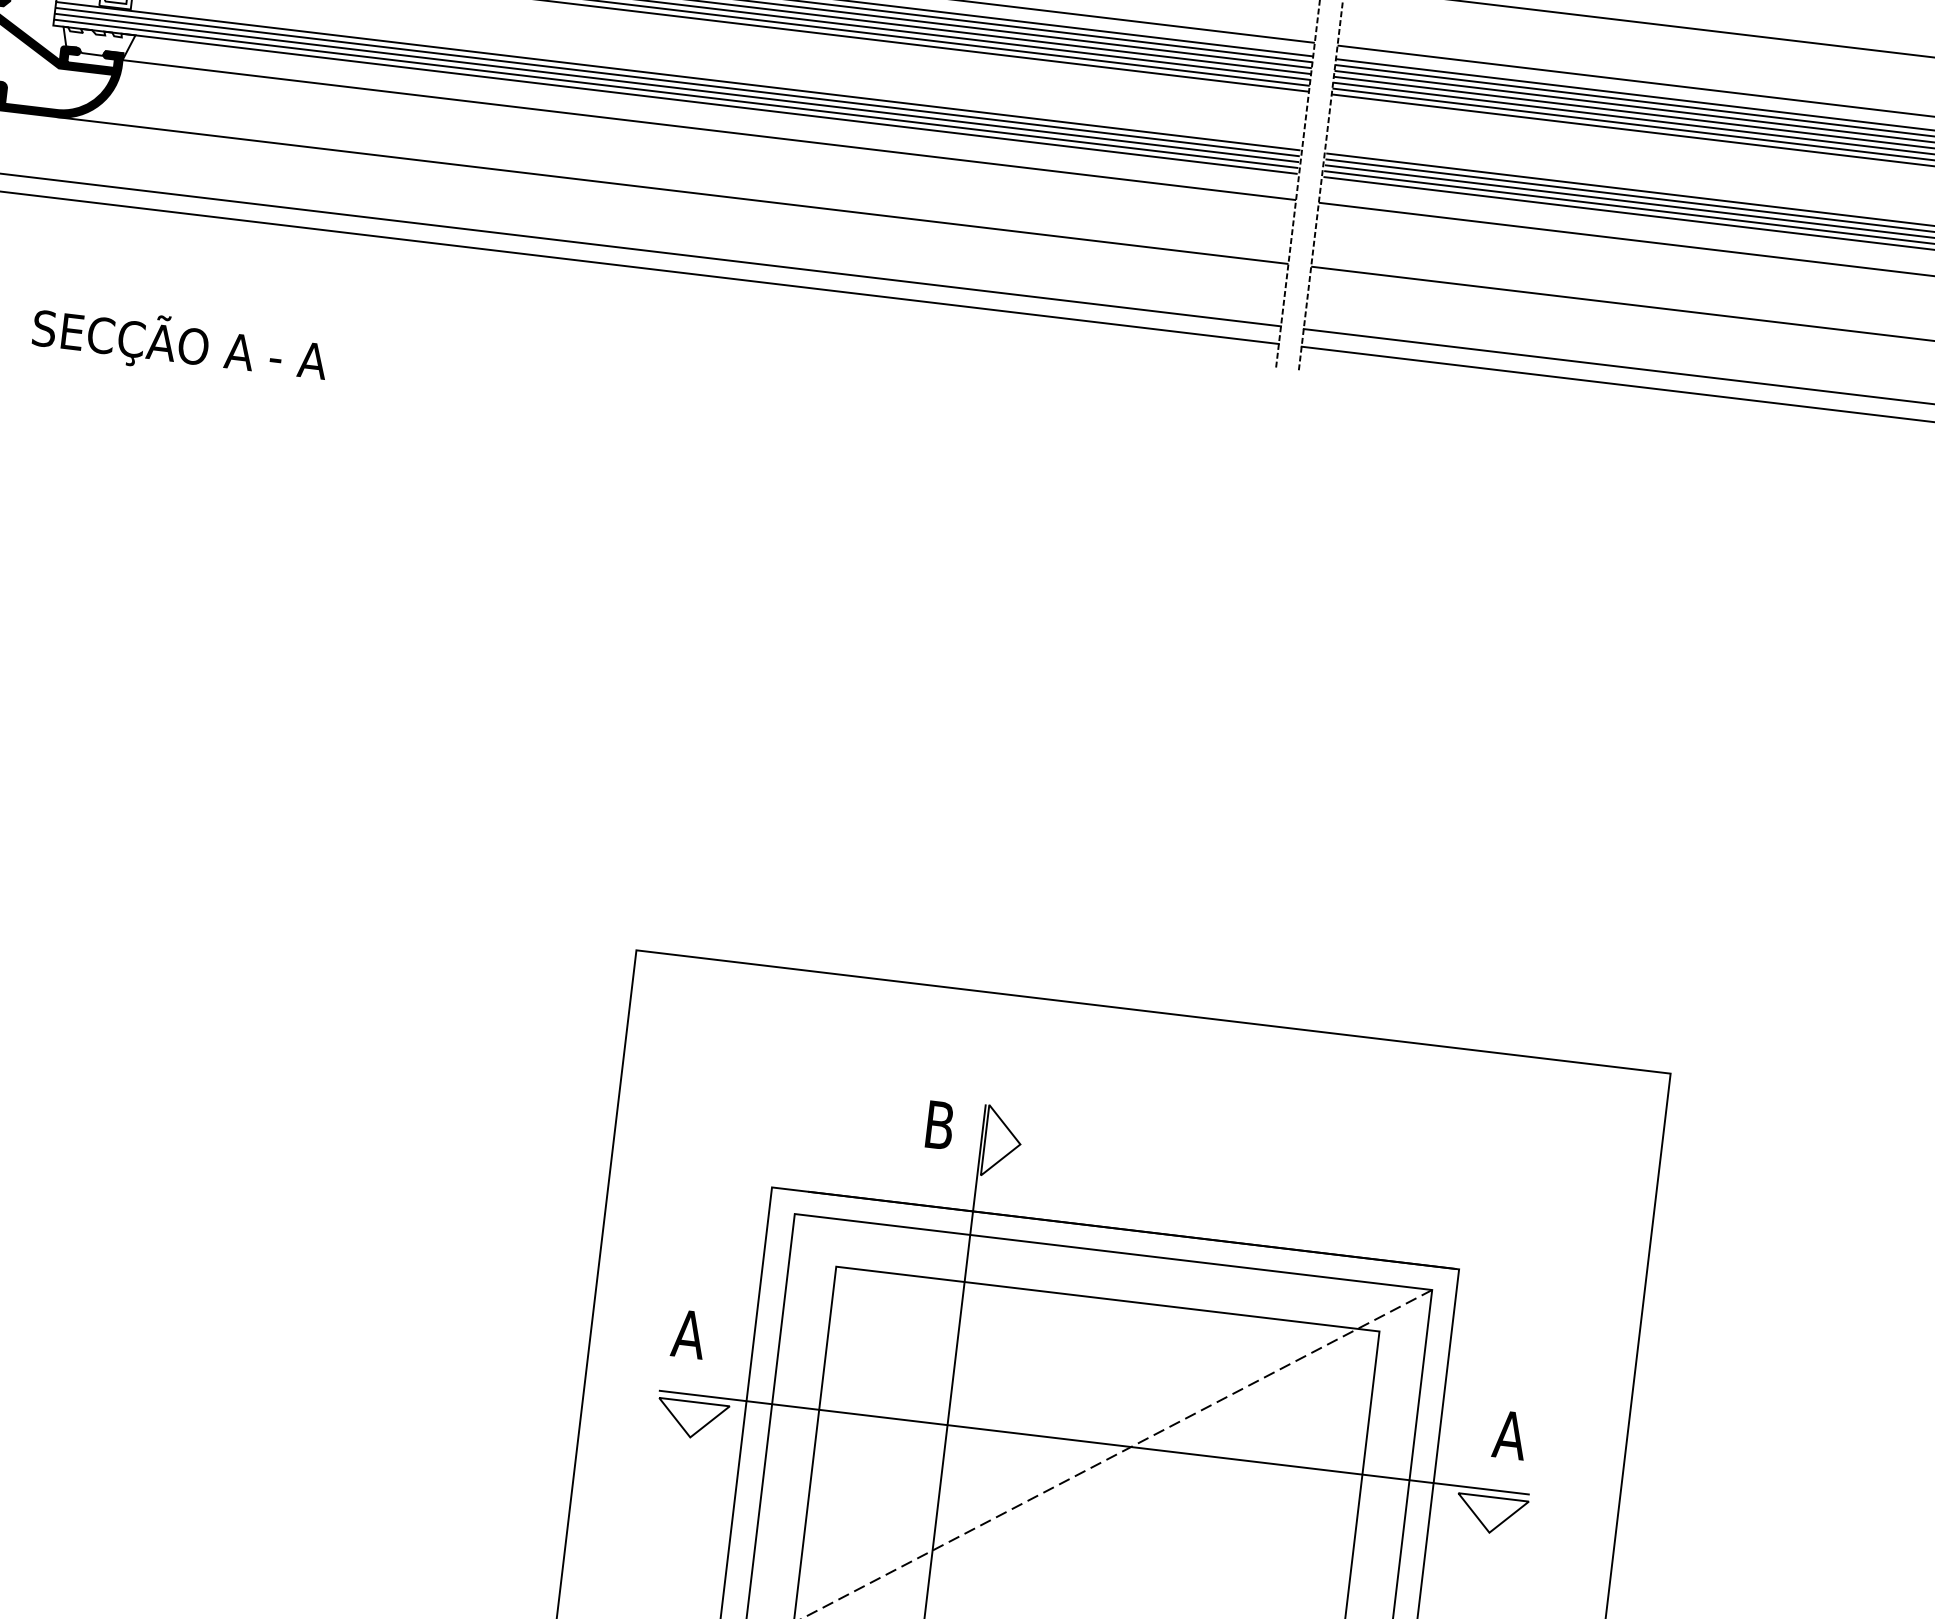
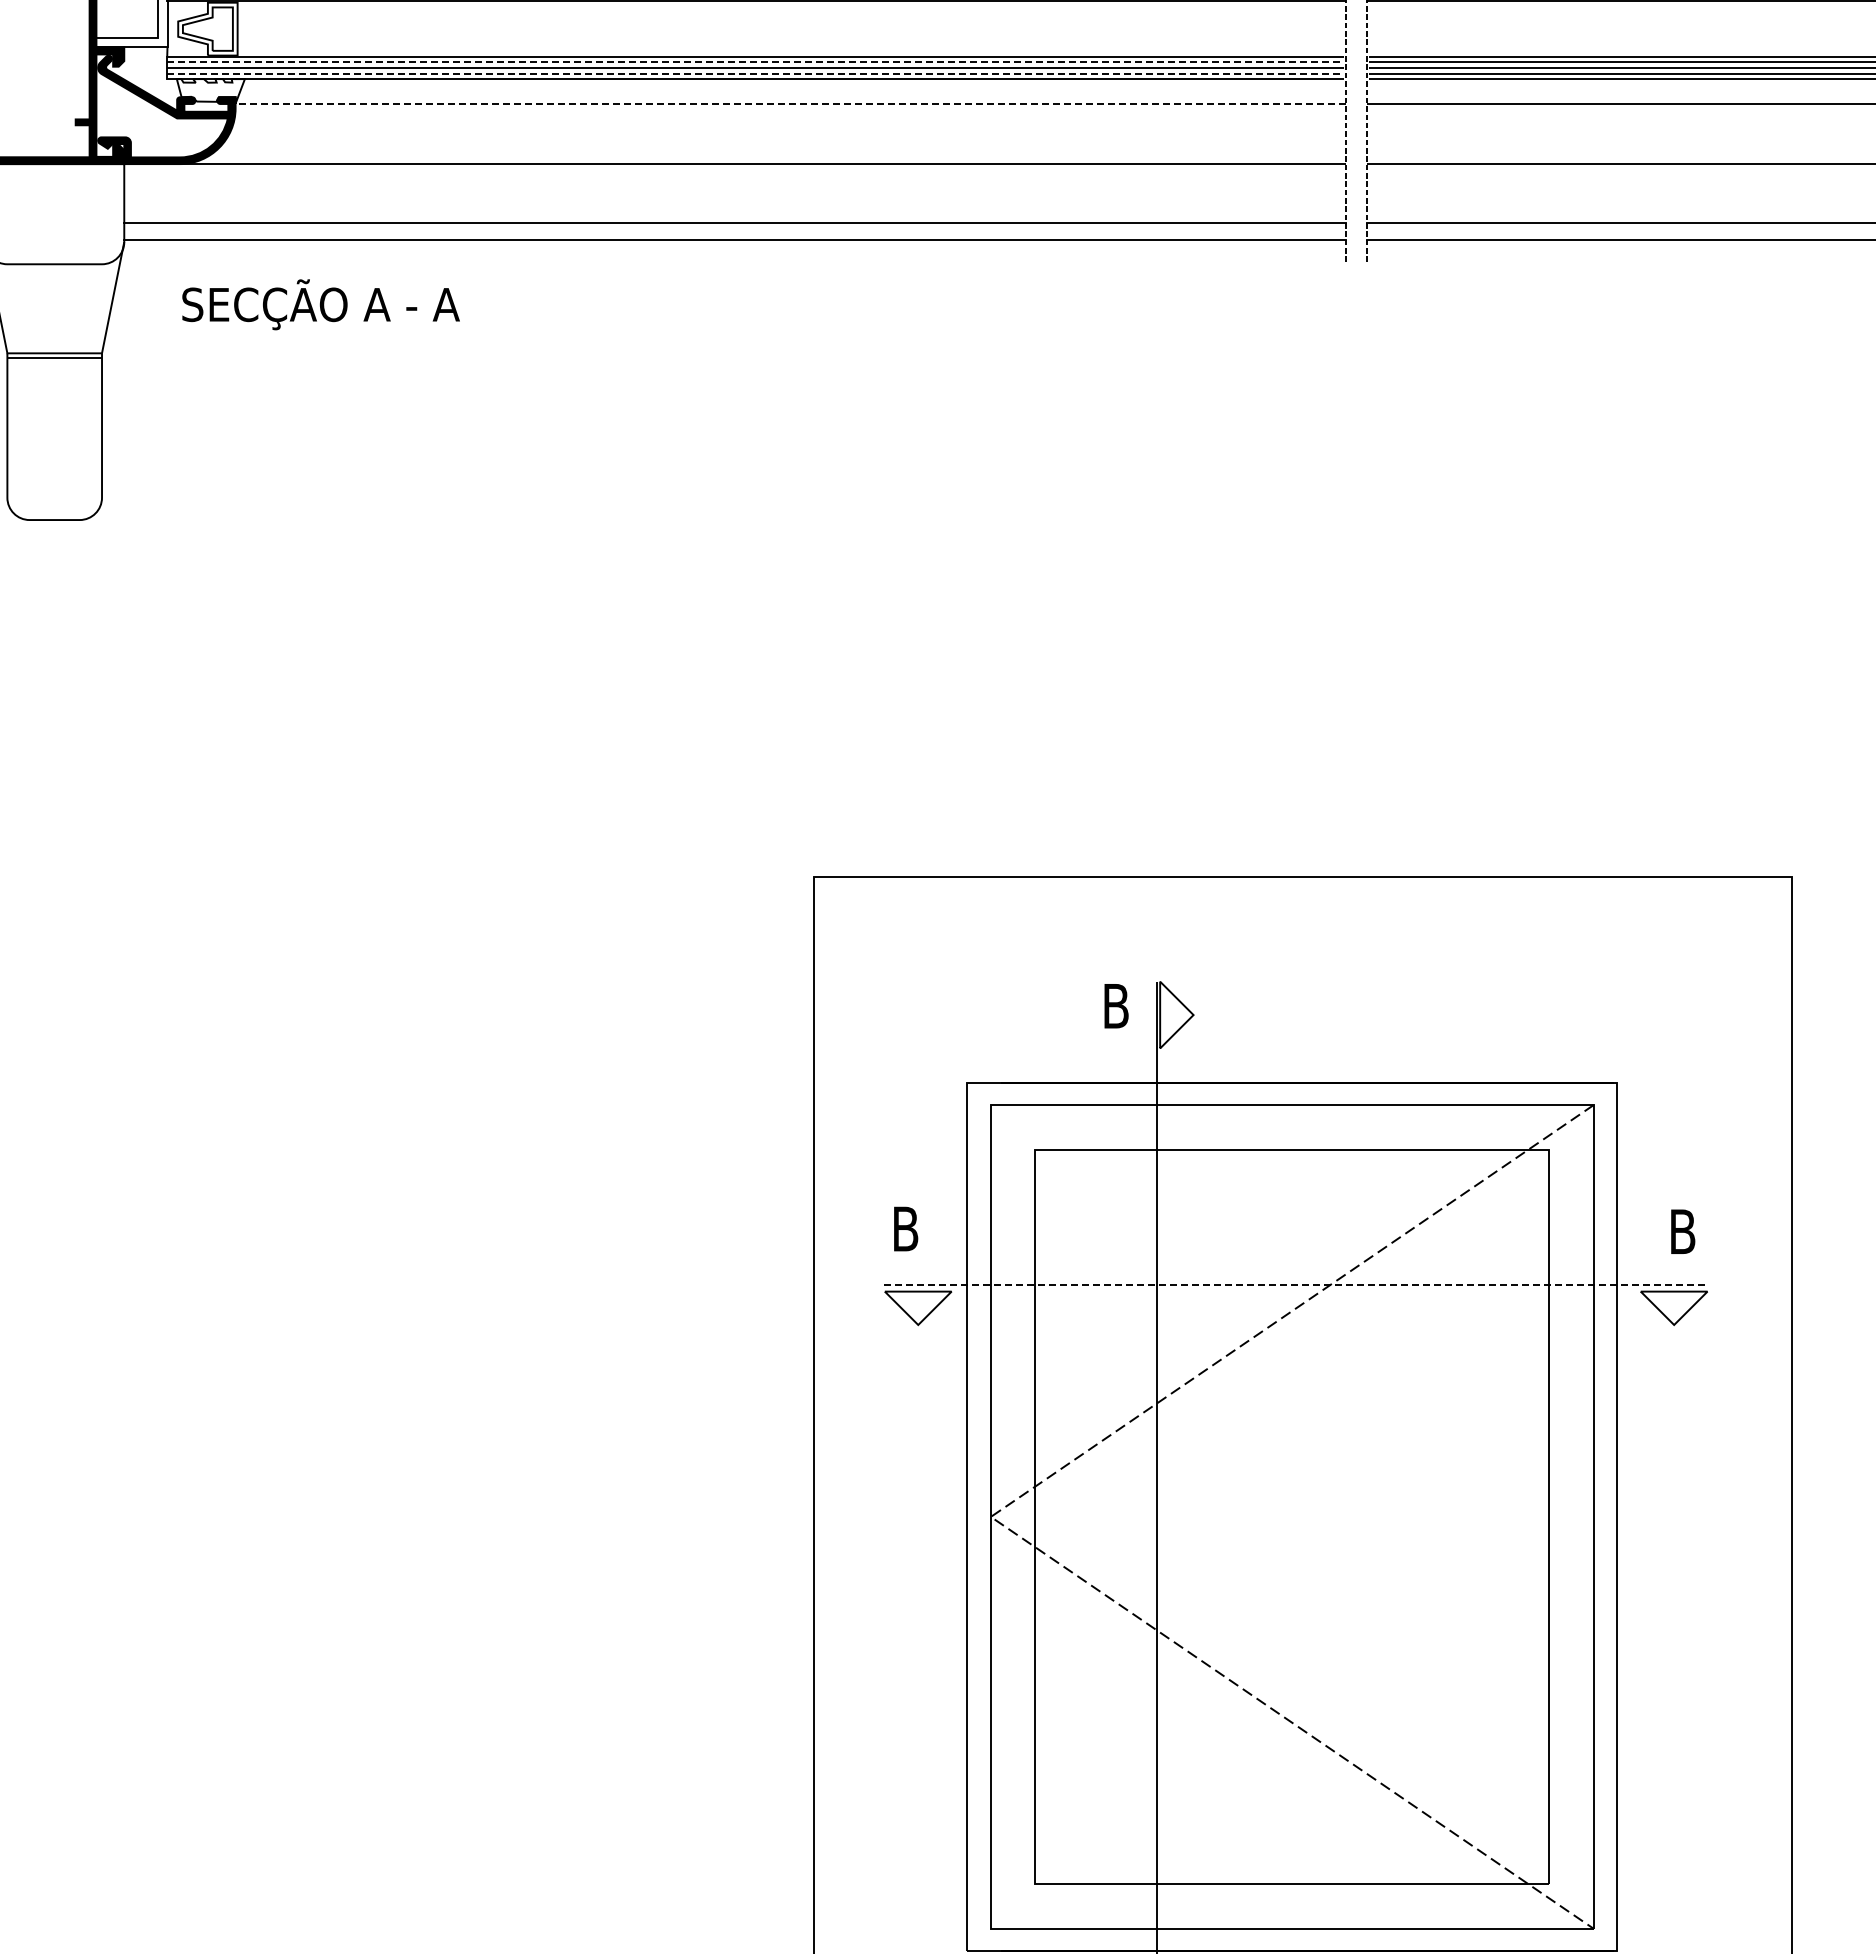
line: (678, 82) -> (756, 62), solid -> dashed
line: (677, 93) -> (756, 73), solid -> dashed
line: (709, 129) -> (790, 103), solid -> dashed
text: (179, 344) -> (320, 304), moved
text: (688, 1333) -> (905, 1228), A -> B
text: (1510, 1434) -> (1682, 1231), A -> B
line: (1094, 1442) -> (1295, 1284), solid -> dashed

